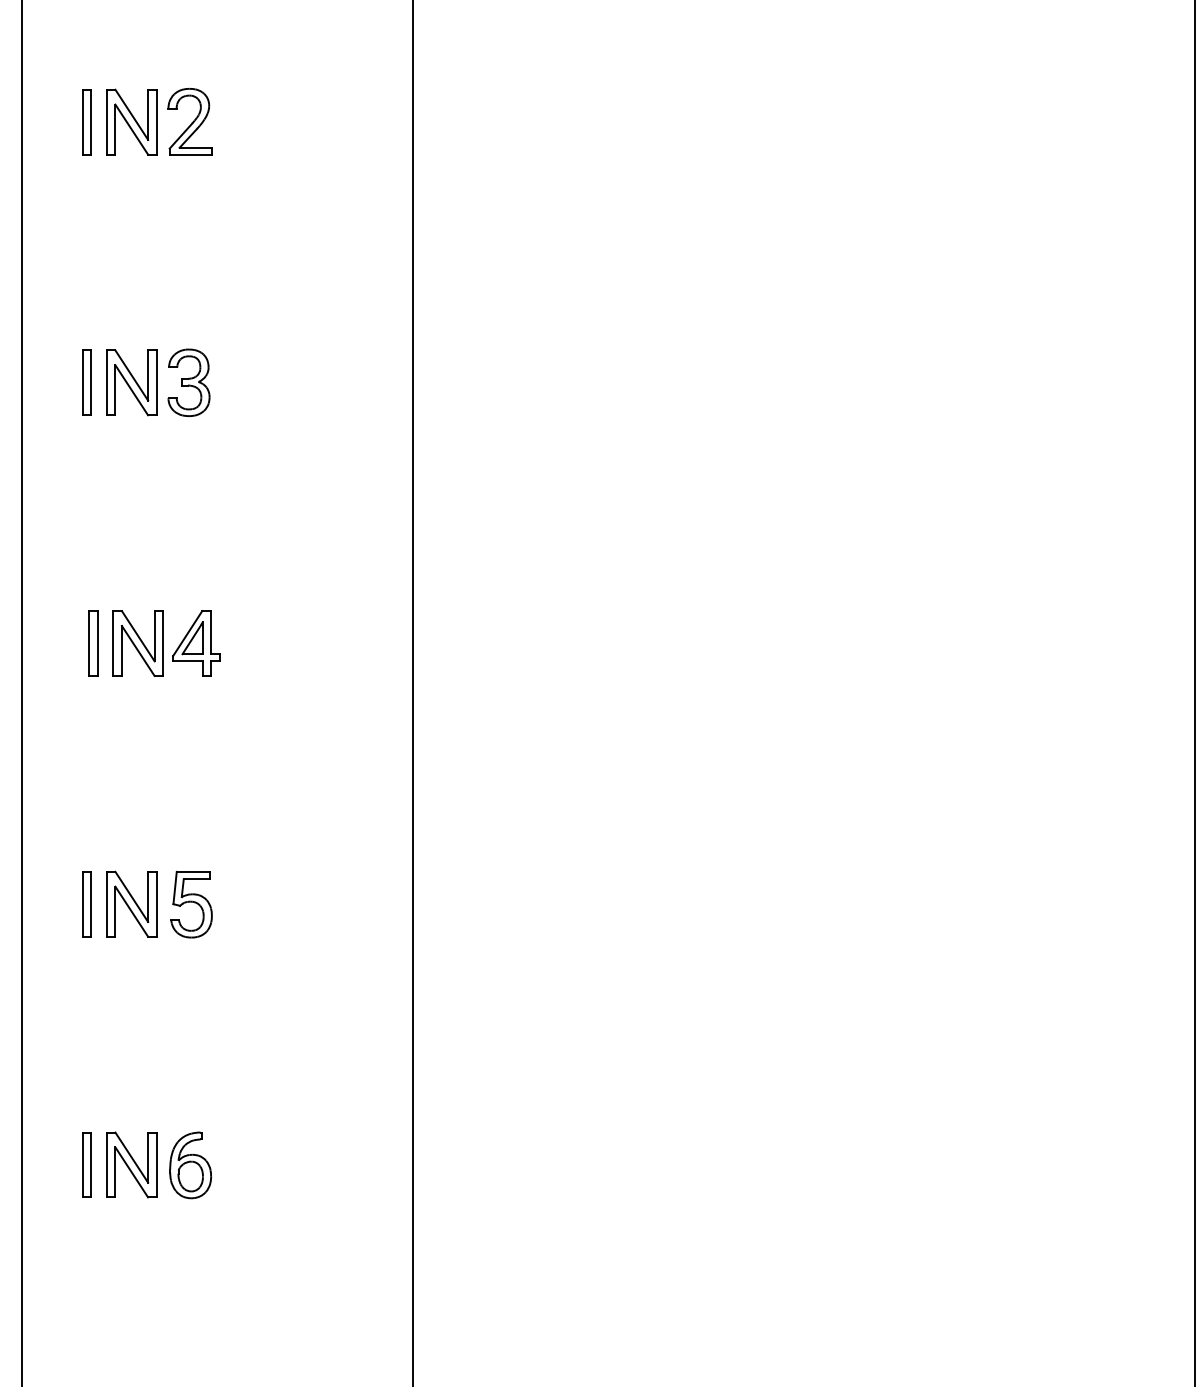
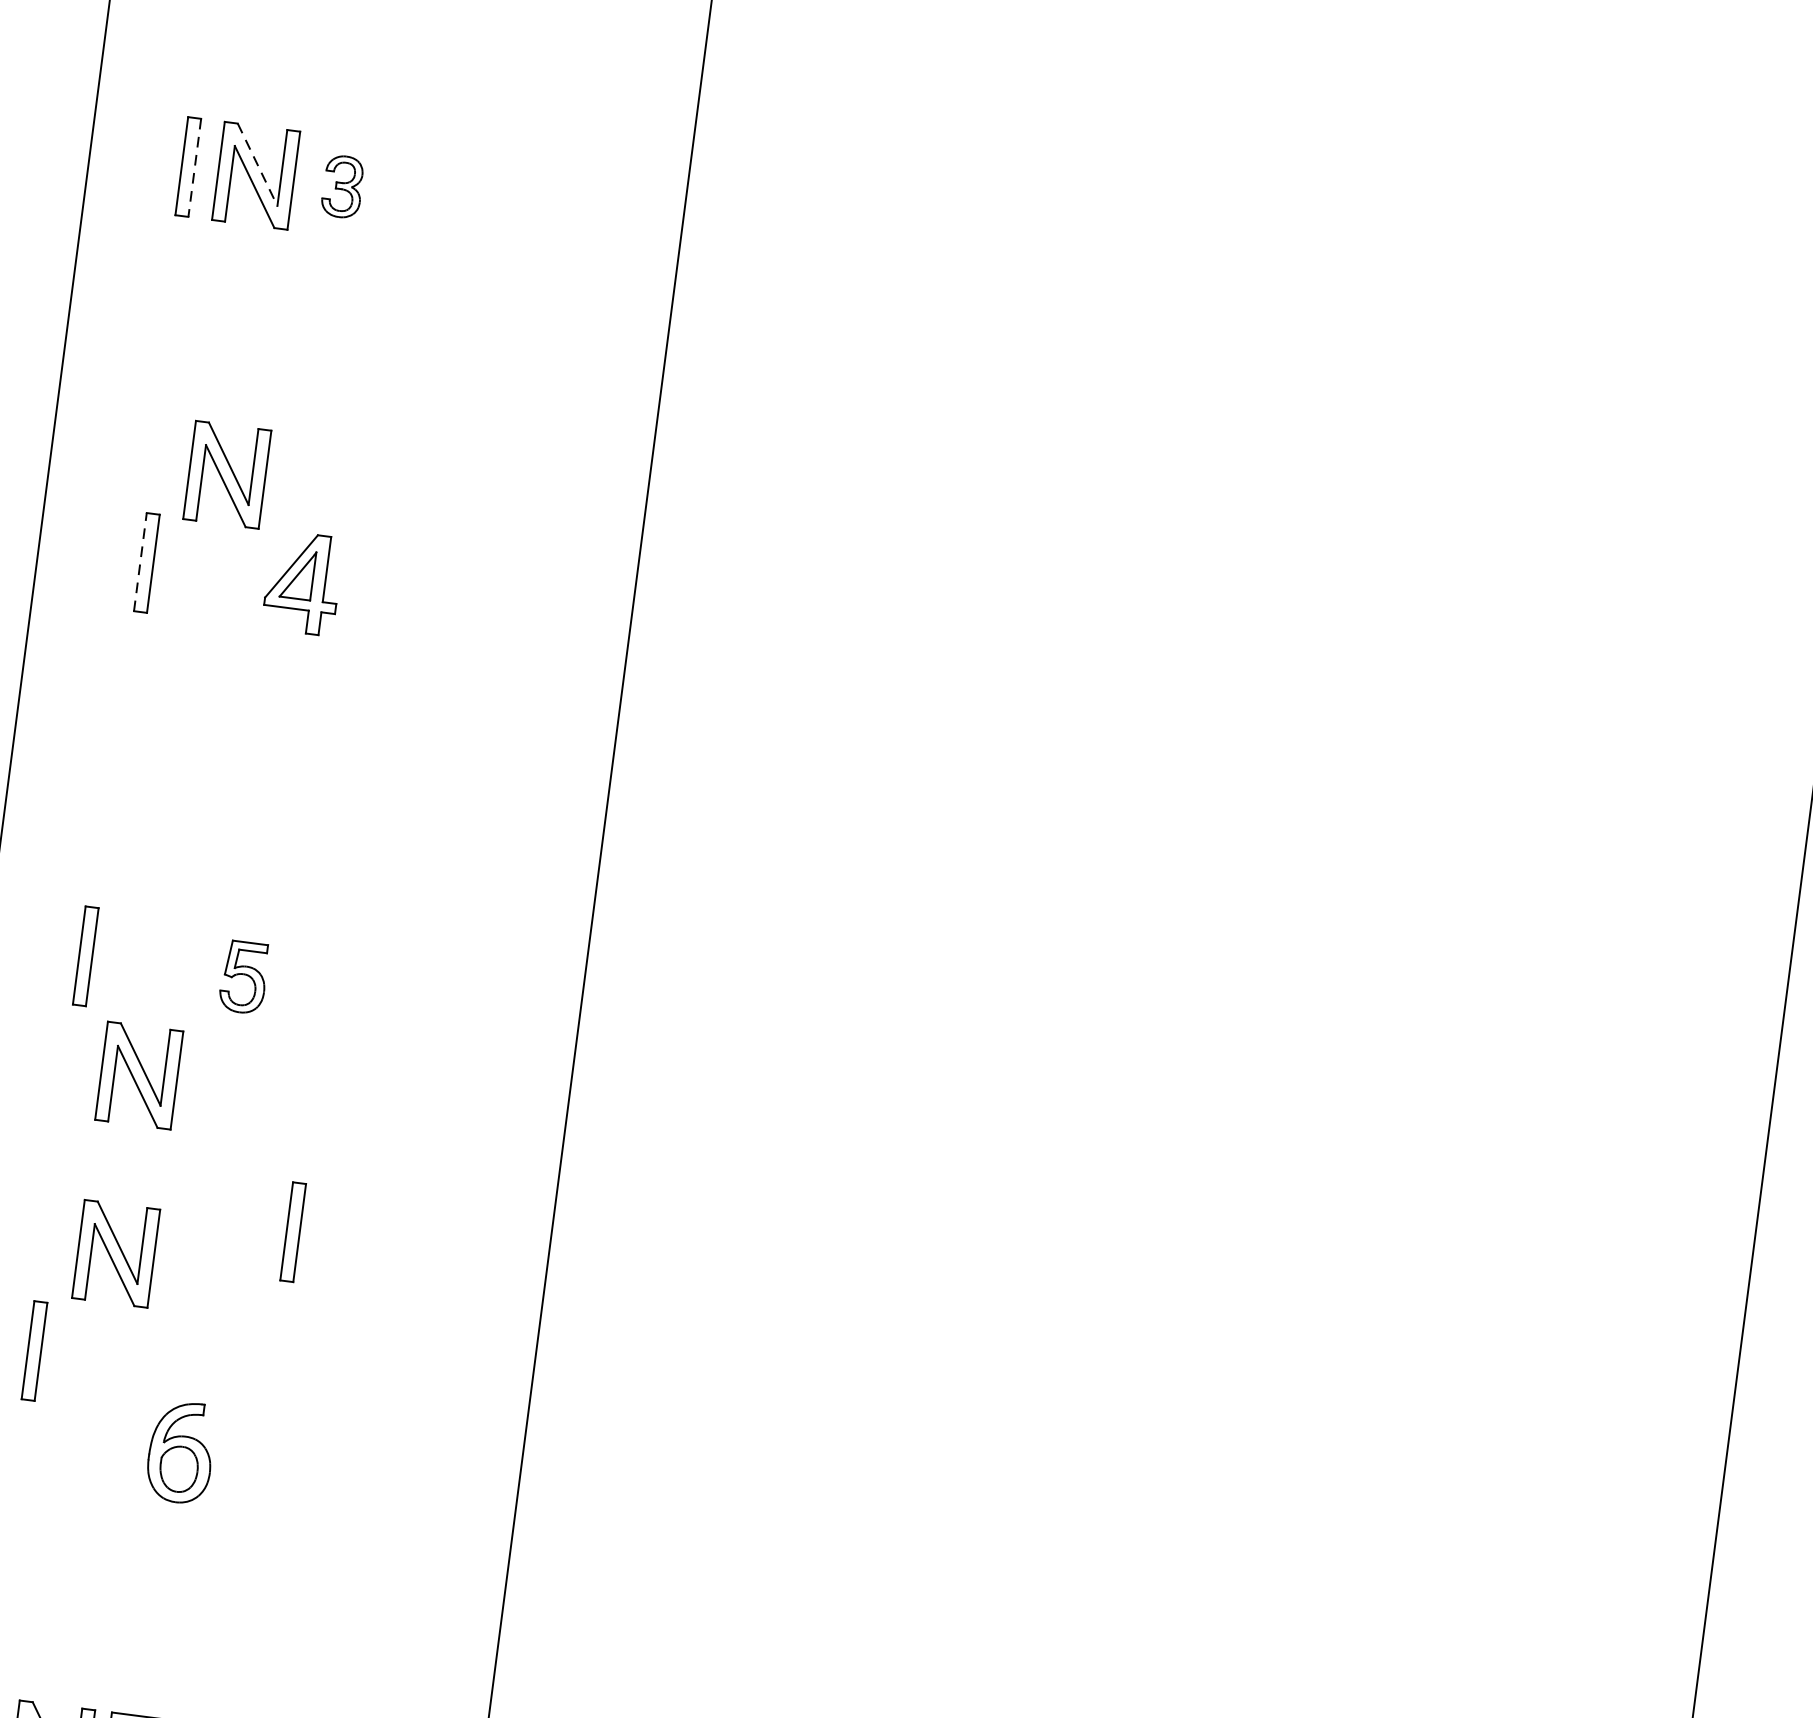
line: (131, 375) -> (257, 164), solid -> dashed
part: (188, 382) -> (342, 186), size x0.6
line: (91, 383) -> (195, 168), solid -> dashed
line: (89, 643) -> (140, 562), solid -> dashed
part: (137, 643) -> (226, 474), moved
part: (131, 903) -> (139, 1074), moved
part: (191, 904) -> (243, 977), size x0.7
part: (244, 1065) -> (292, 1231), added
part: (131, 1164) -> (115, 1253), moved
part: (190, 1165) -> (180, 1452), moved

